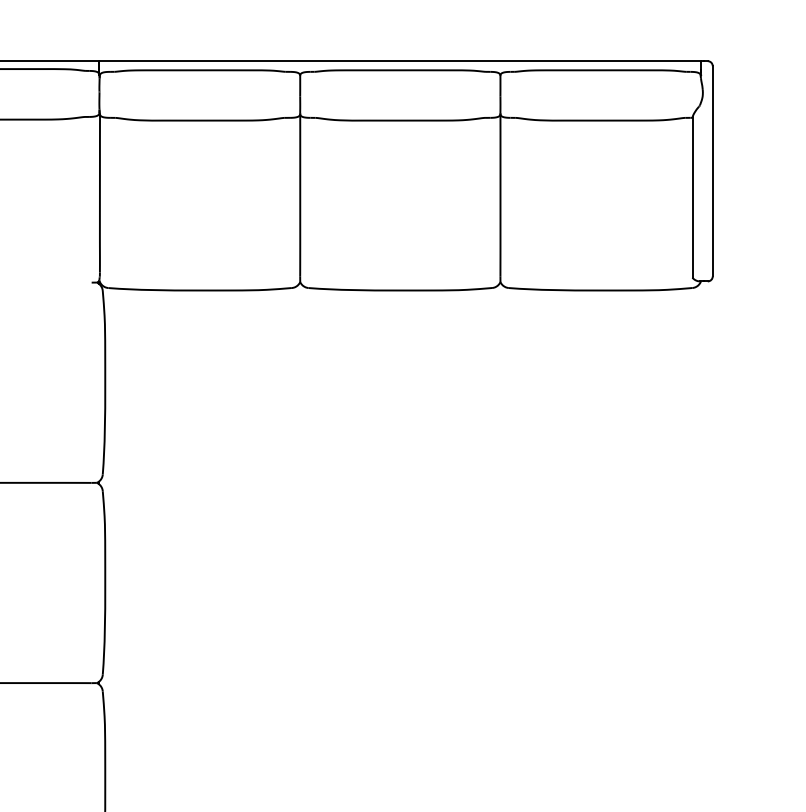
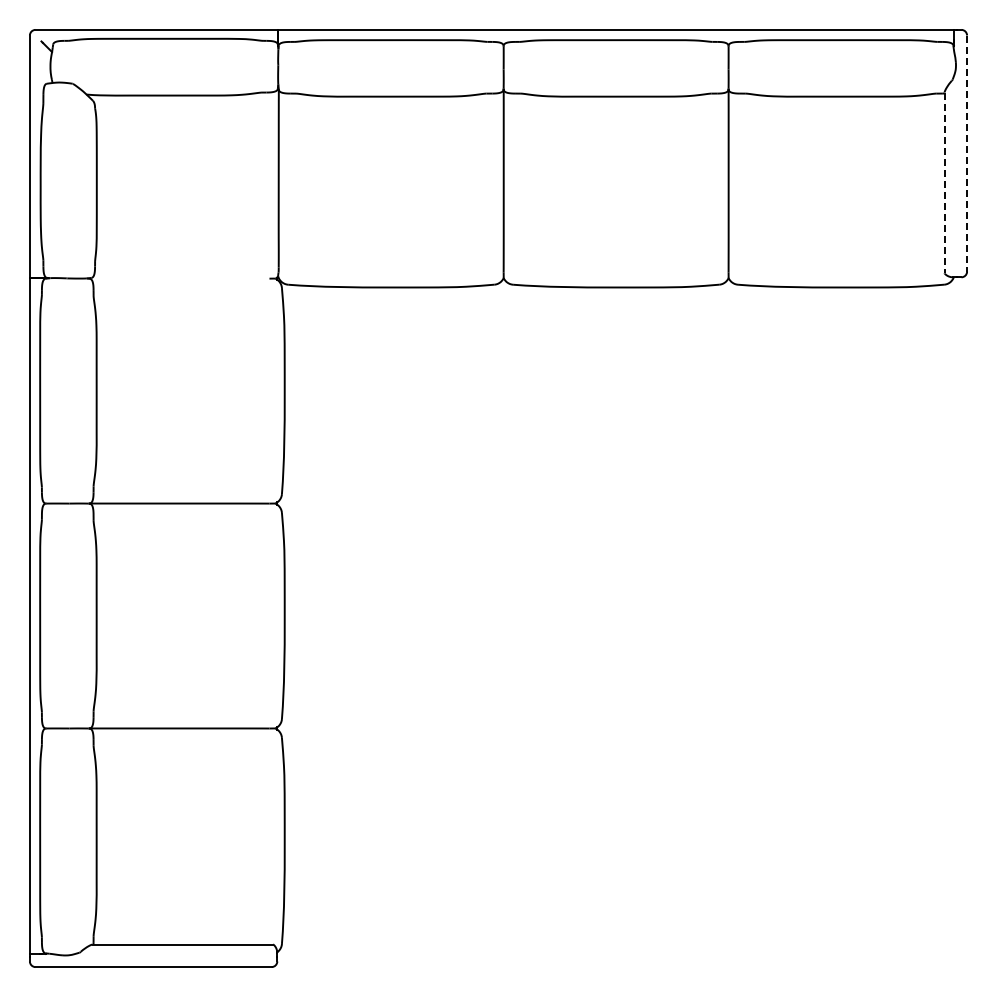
line: (713, 172) -> (967, 154), solid -> dashed
line: (692, 197) -> (944, 183), solid -> dashed

